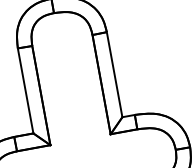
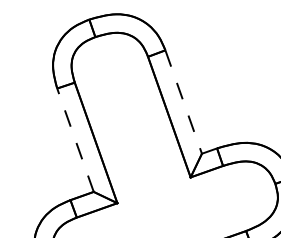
line: (114, 75) -> (183, 102), solid -> dashed
line: (25, 91) -> (75, 140), solid -> dashed

